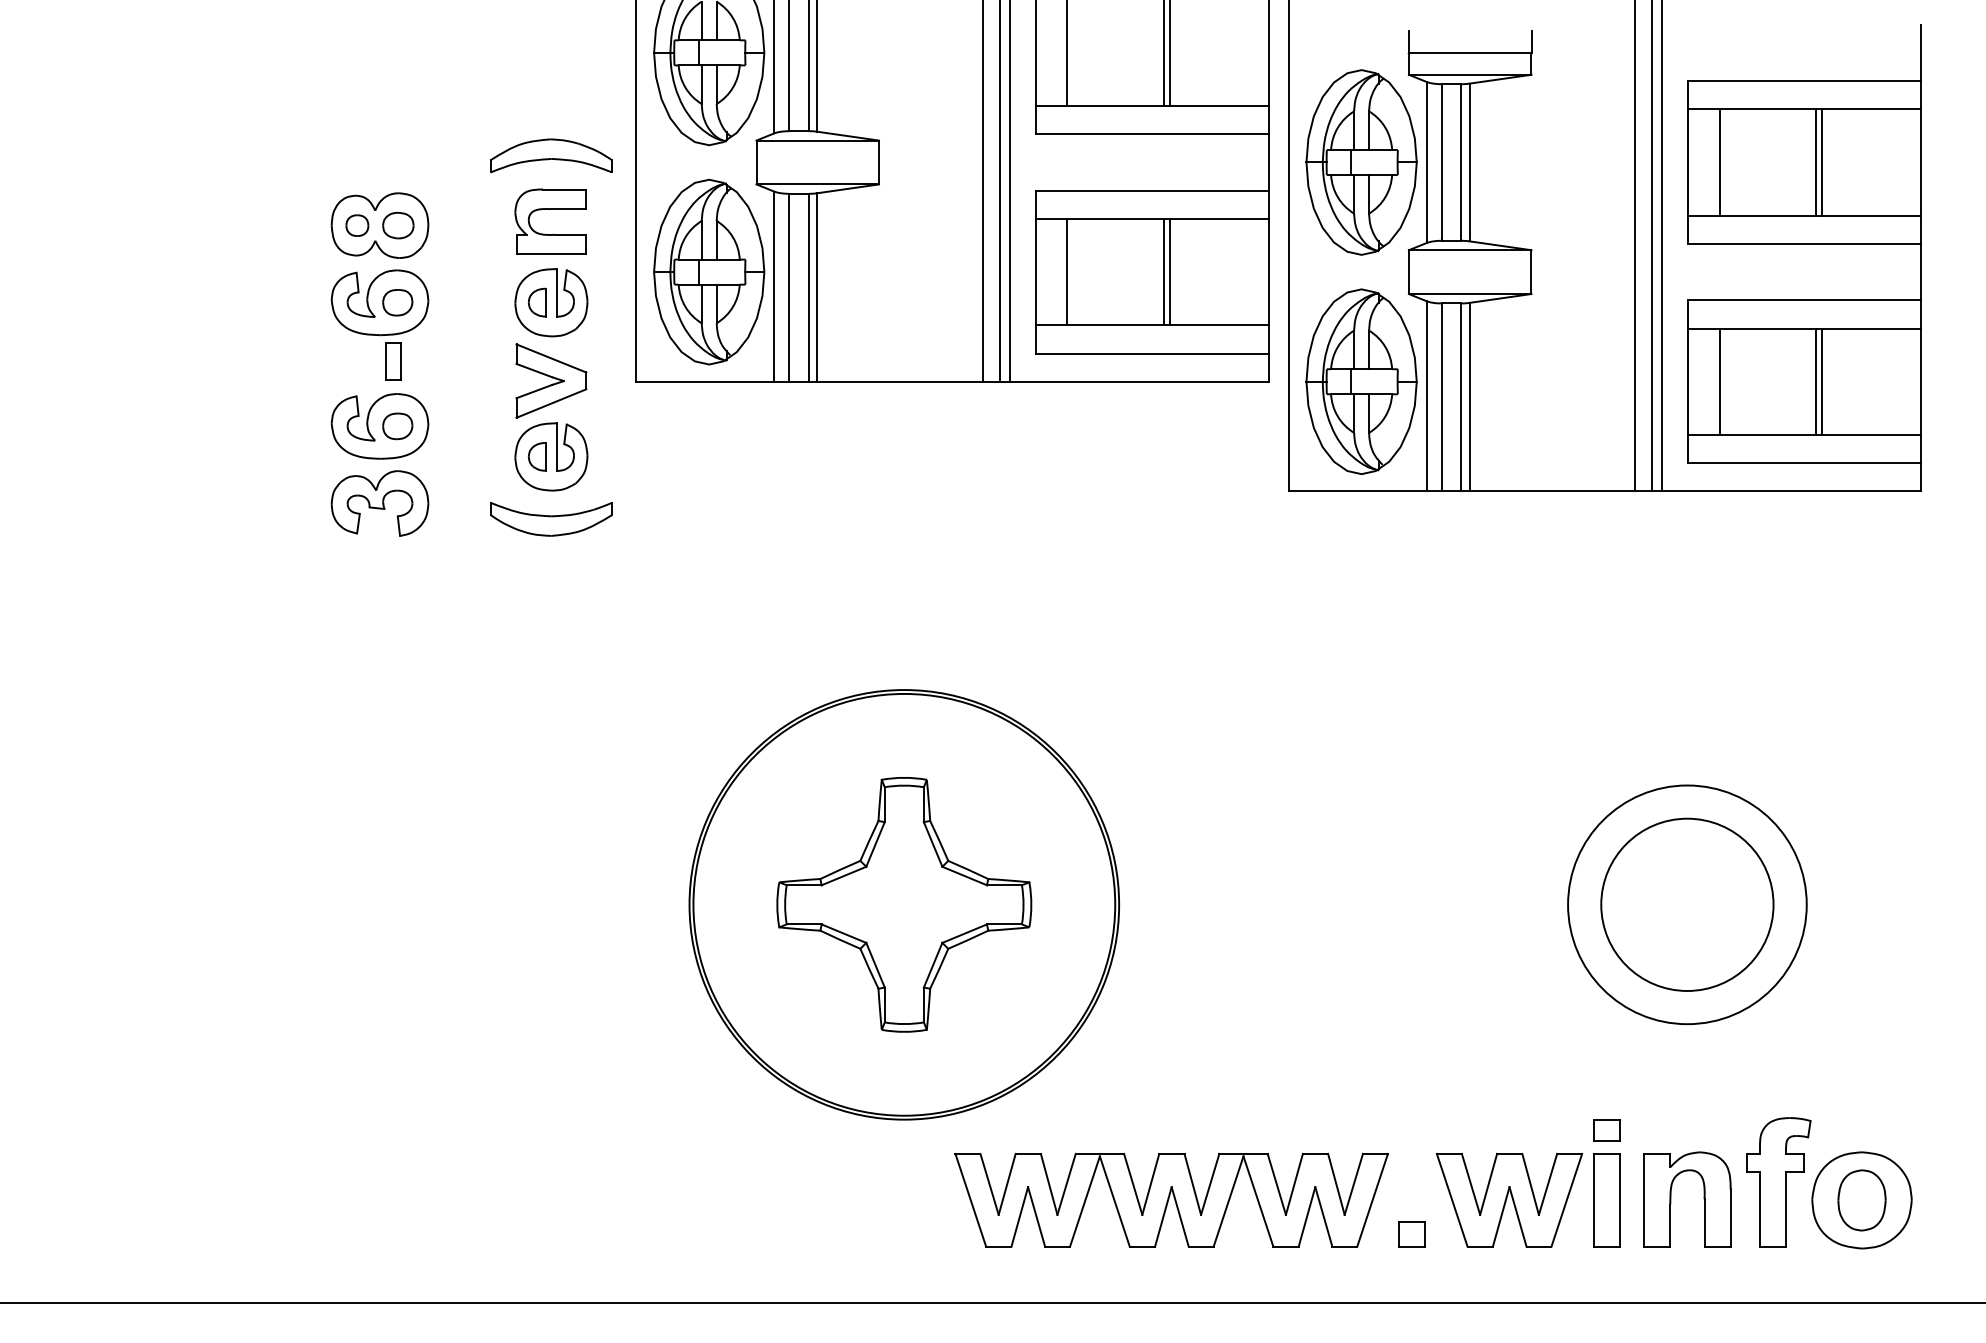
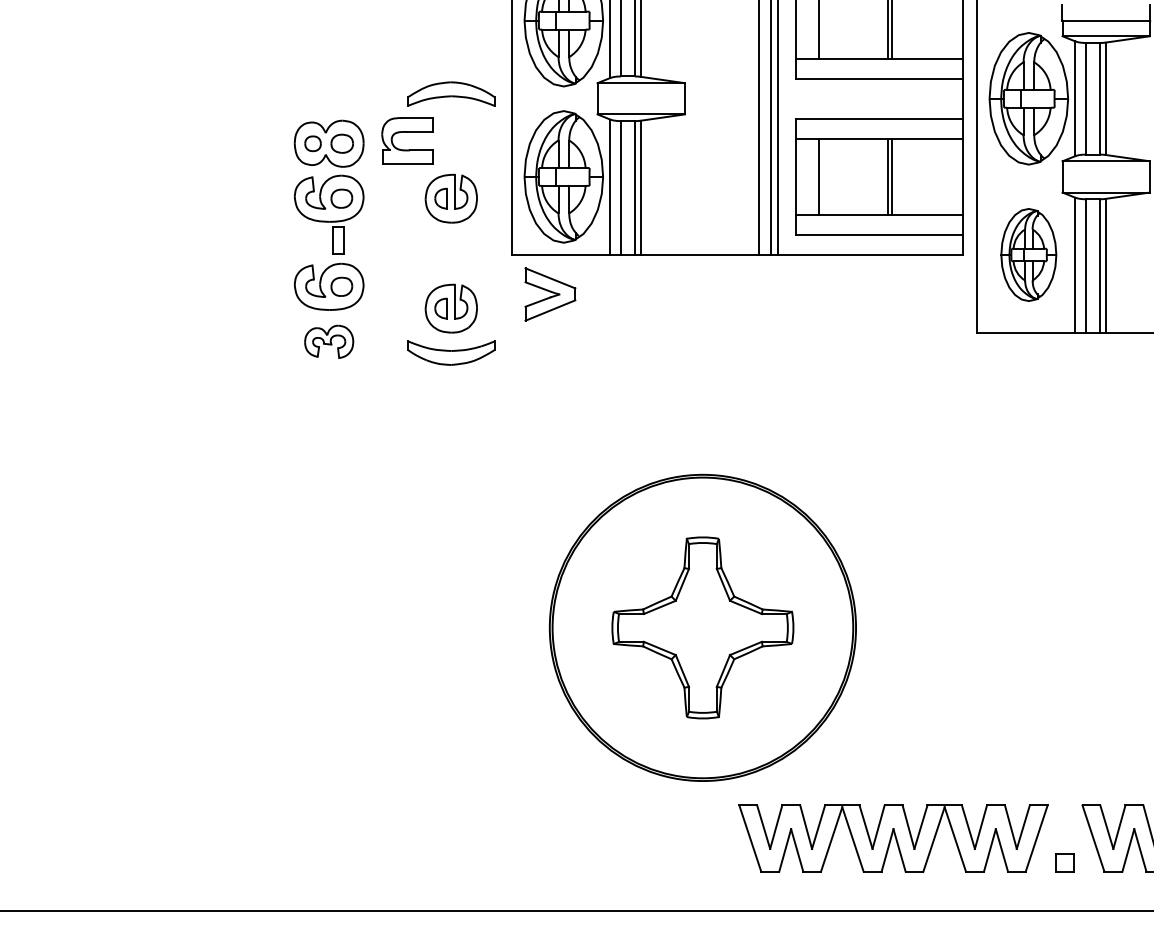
part: (550, 209) -> (407, 132), moved
part: (551, 380) -> (550, 294), moved
part: (1361, 381) -> (1028, 254), size x0.7
part: (379, 503) -> (328, 341), size x0.7

